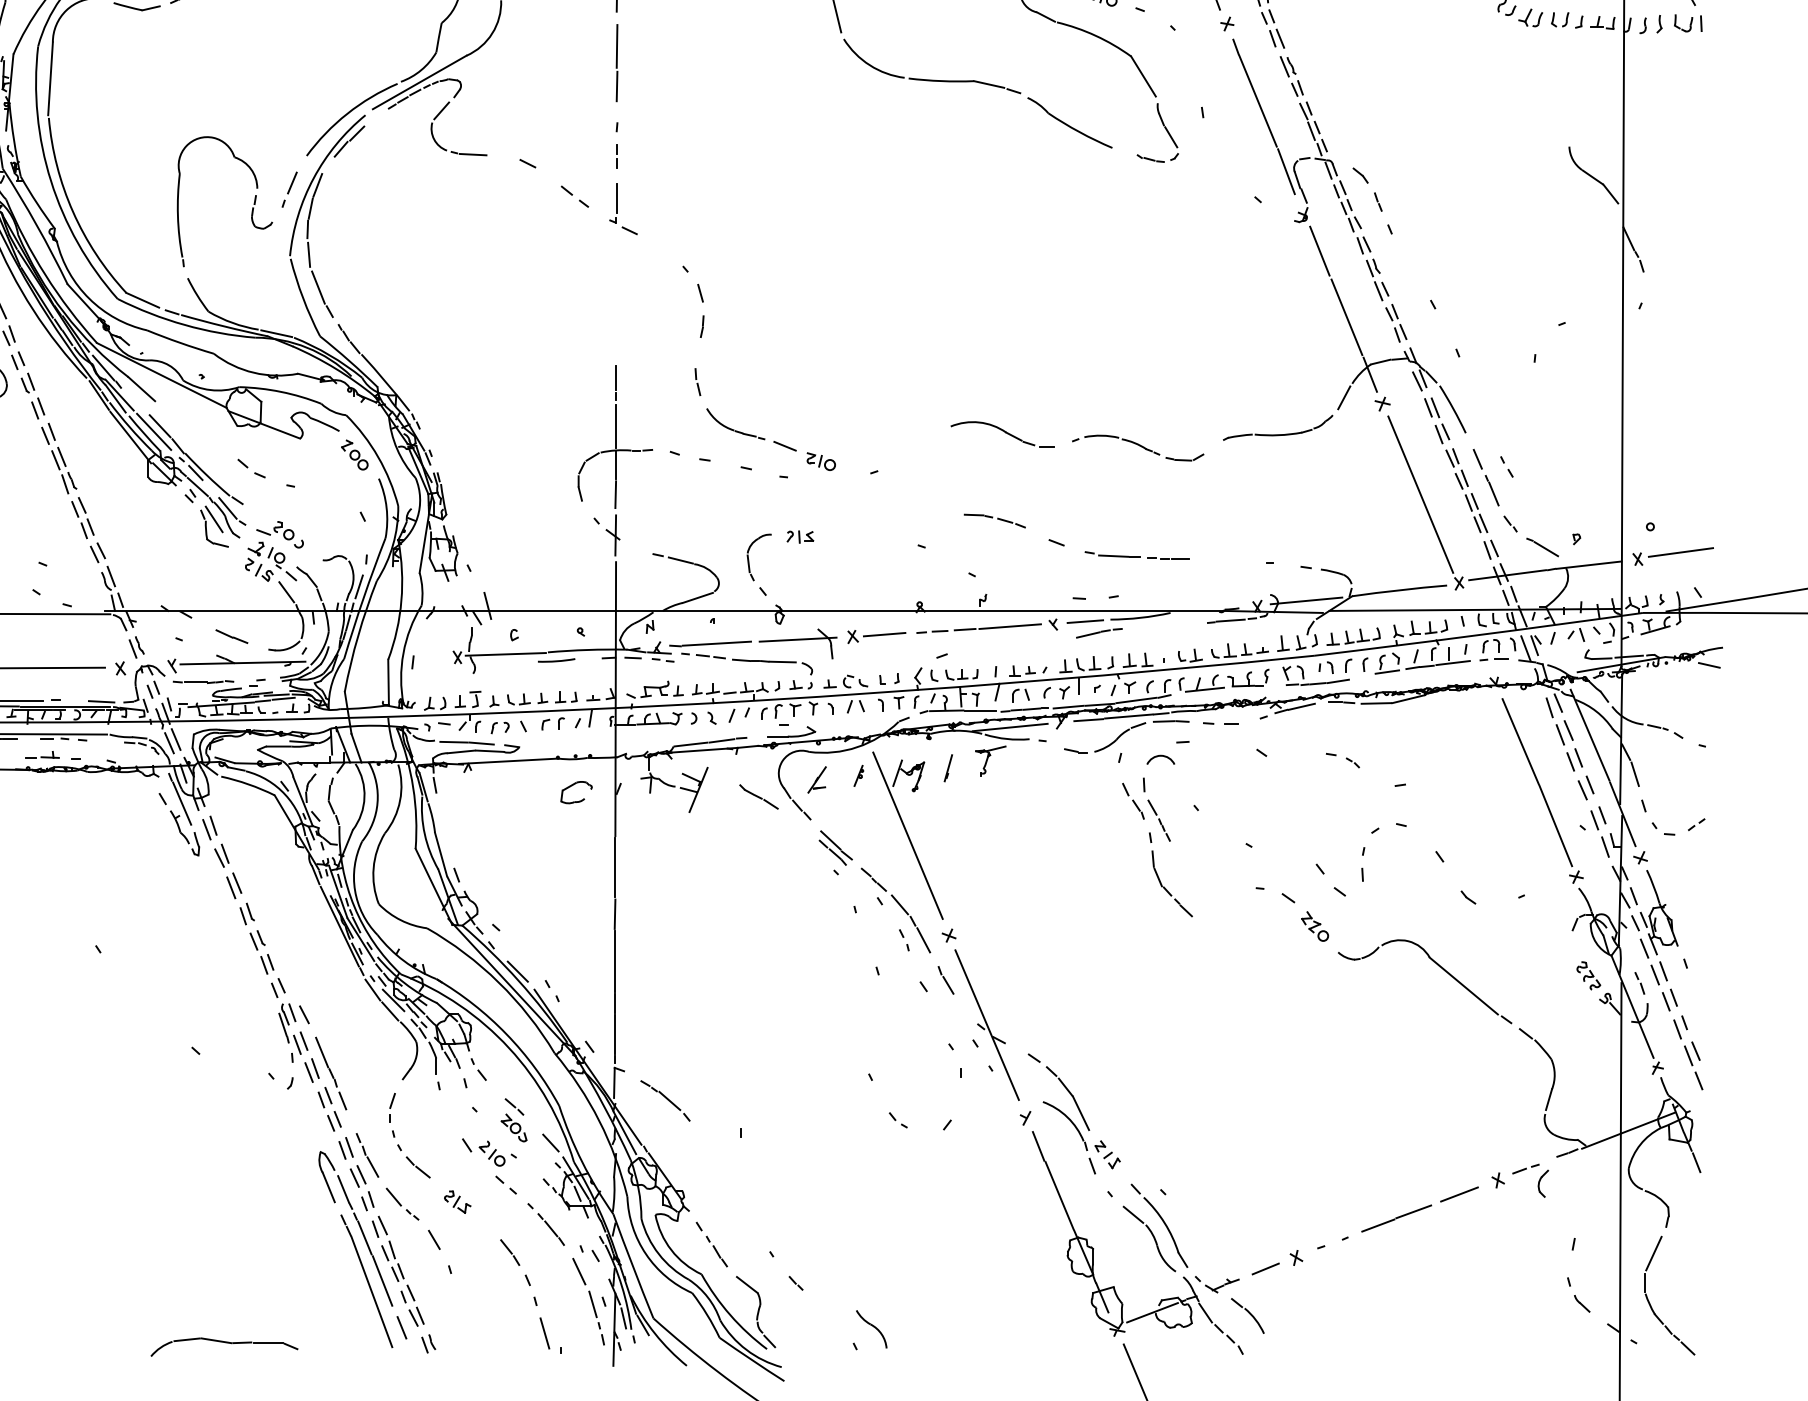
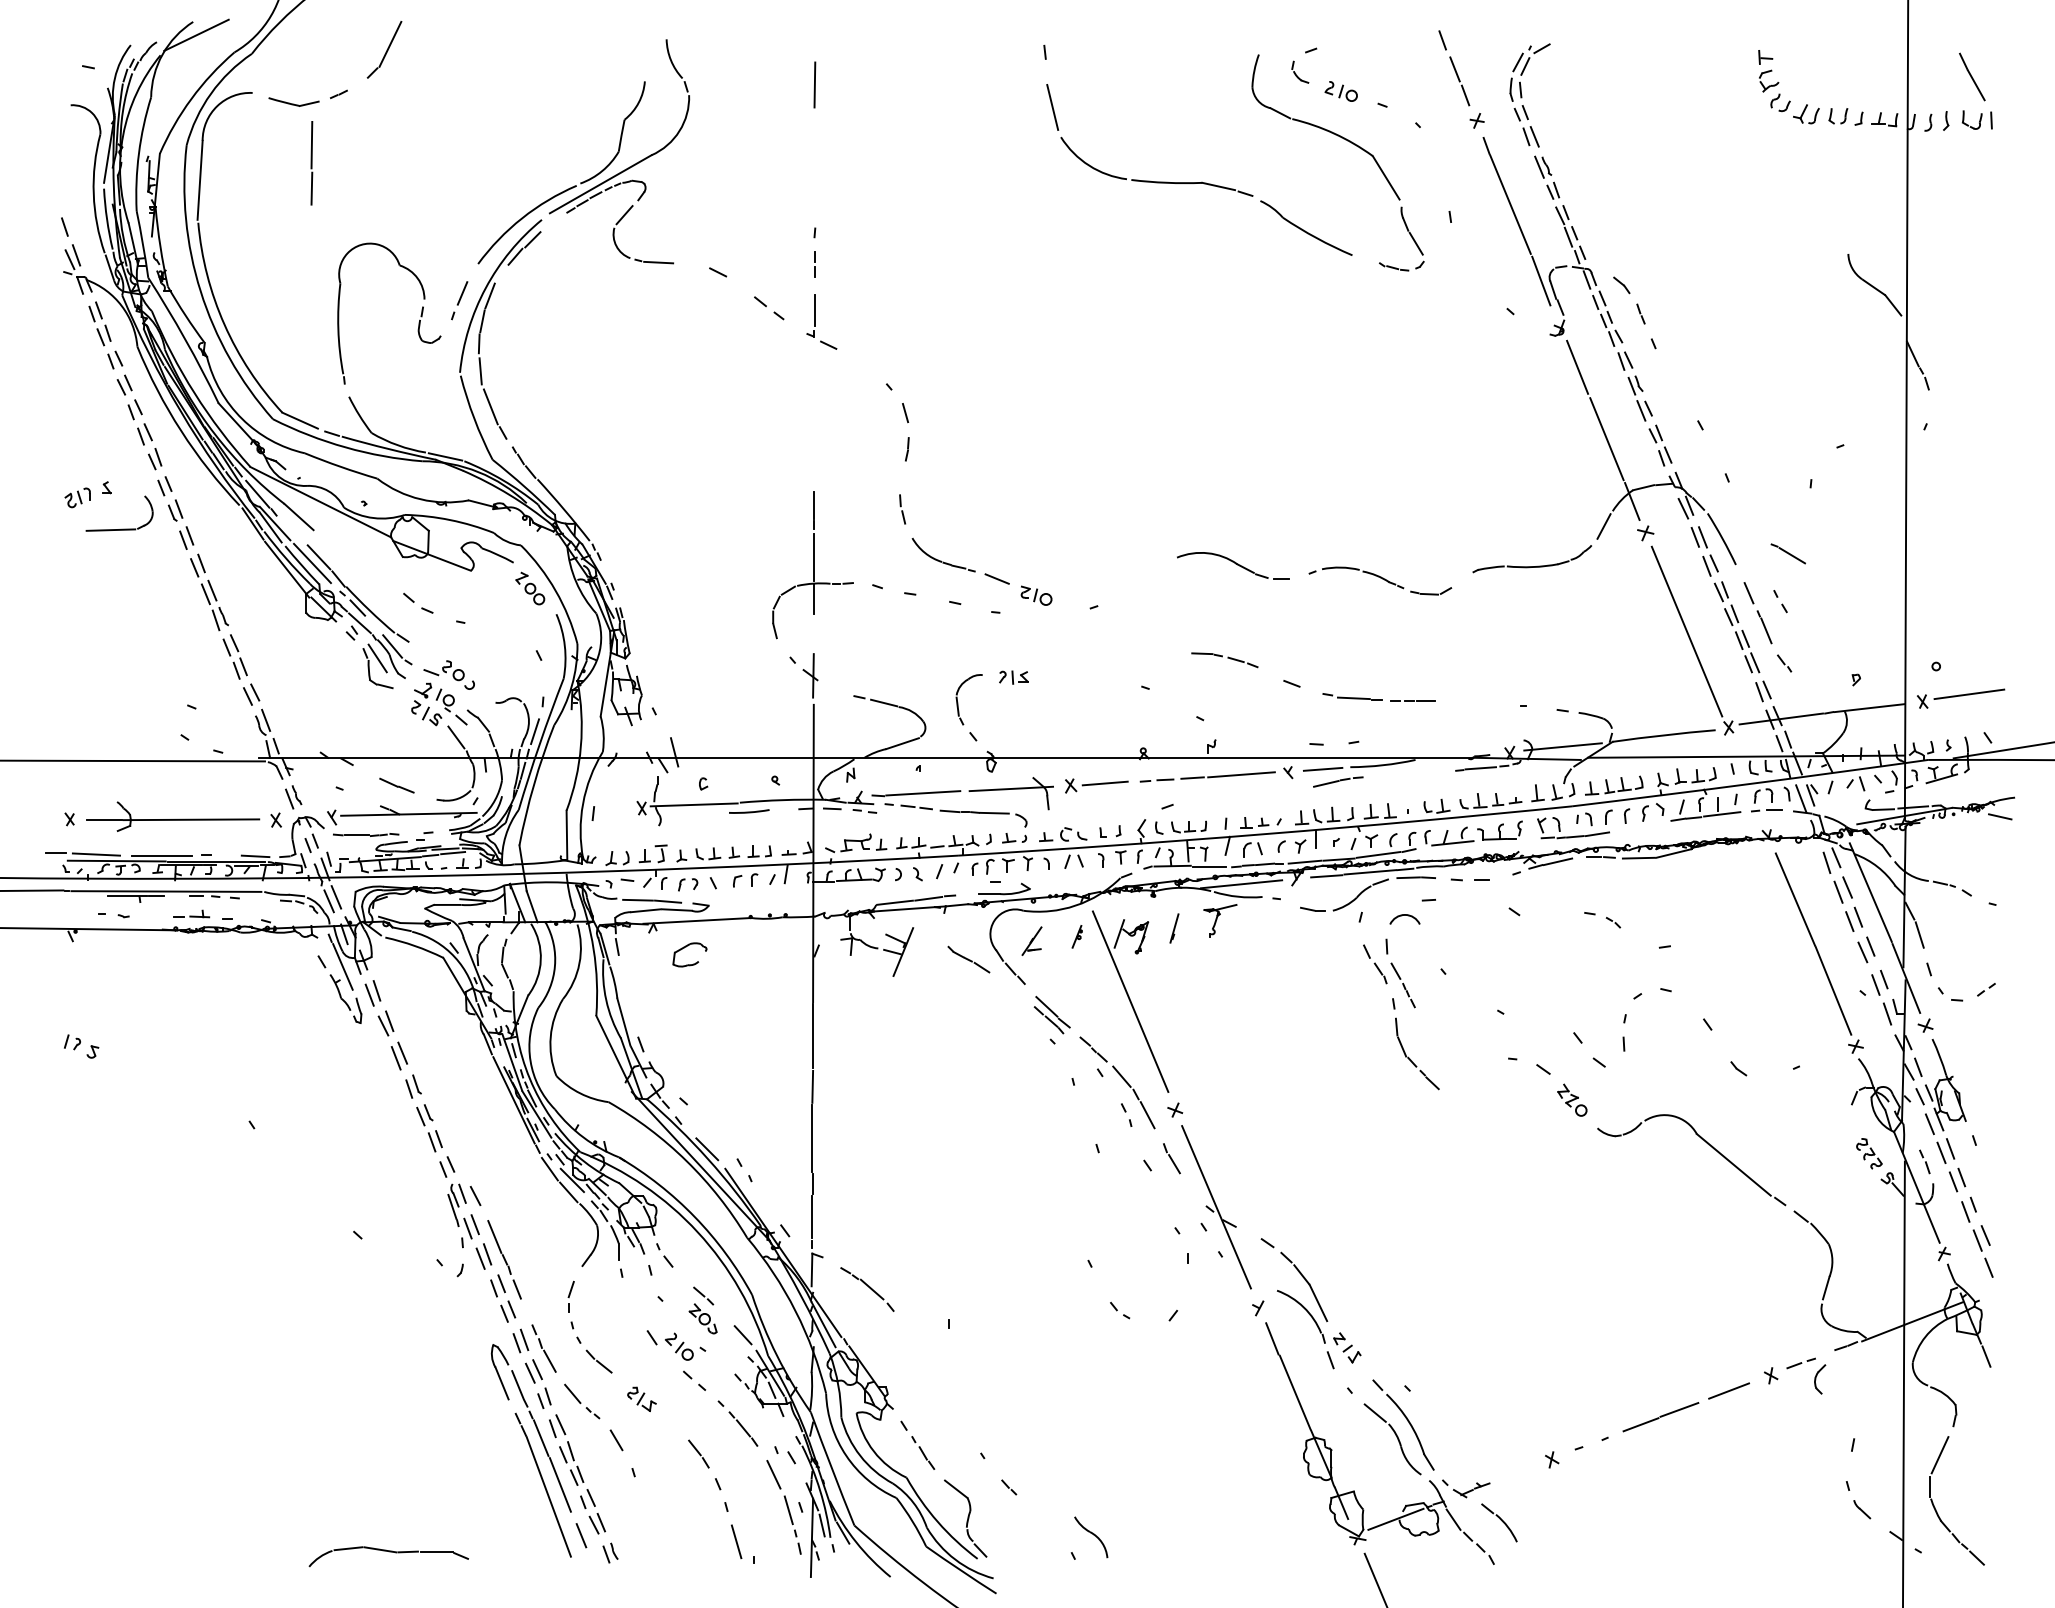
line: (616, 63) -> (311, 163), moved
line: (615, 494) -> (813, 631), removed
line: (1541, 547) -> (1787, 553), moved
line: (1387, 671) -> (1650, 823), removed
part: (573, 785) -> (686, 947), moved
line: (1265, 1268) -> (1518, 1471), removed

